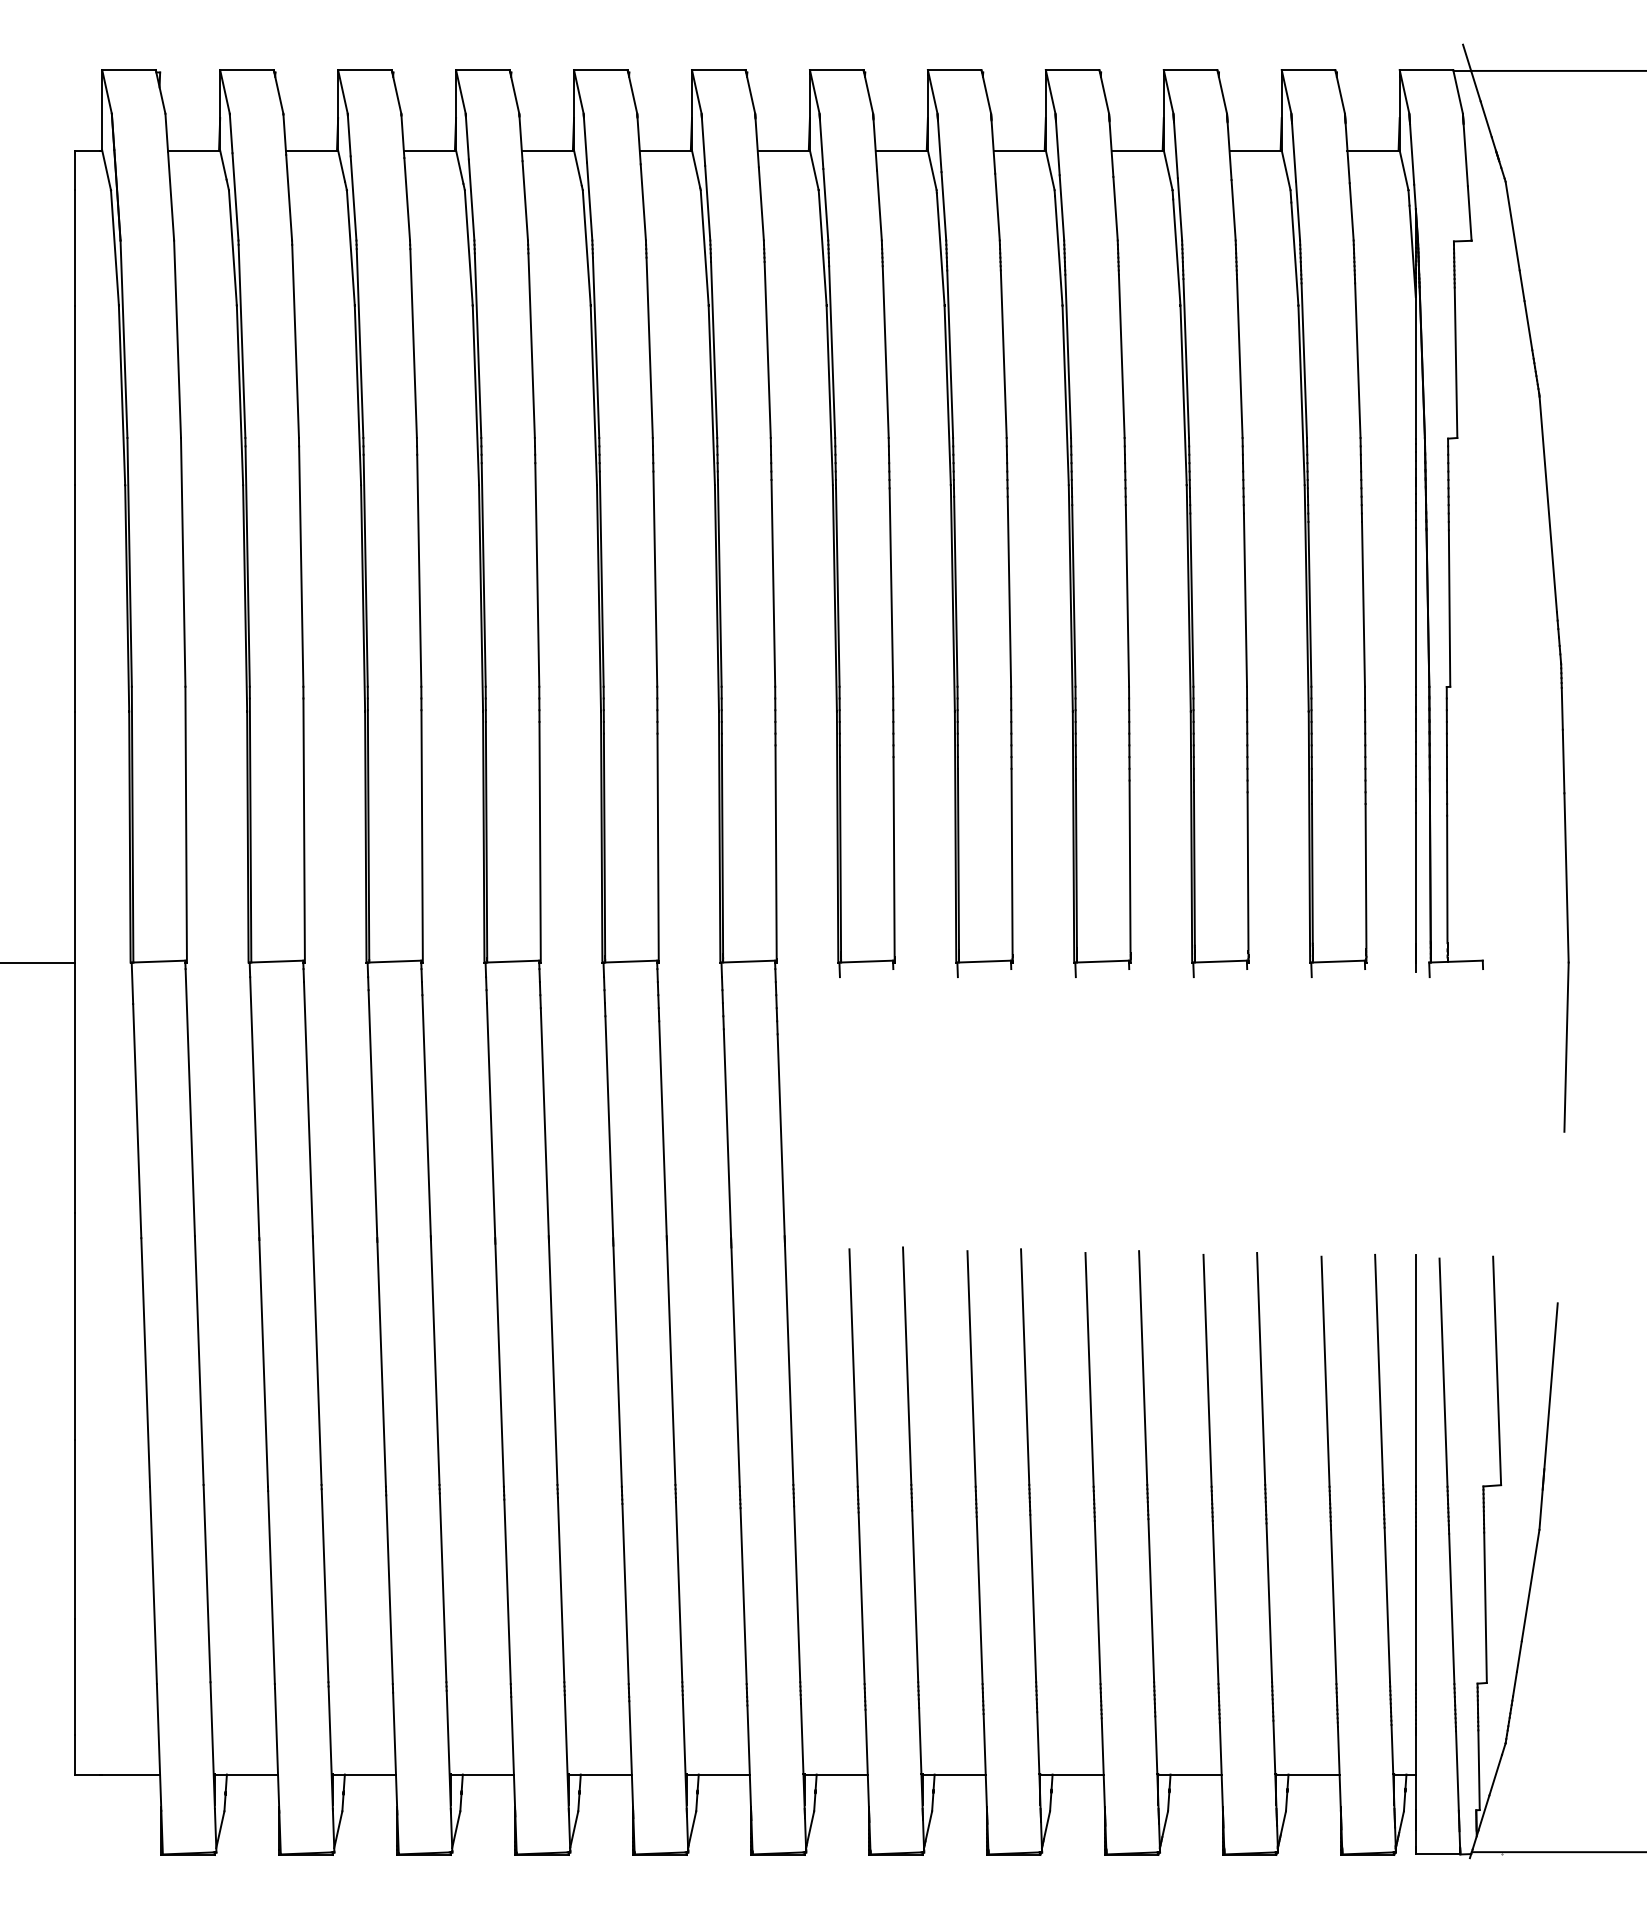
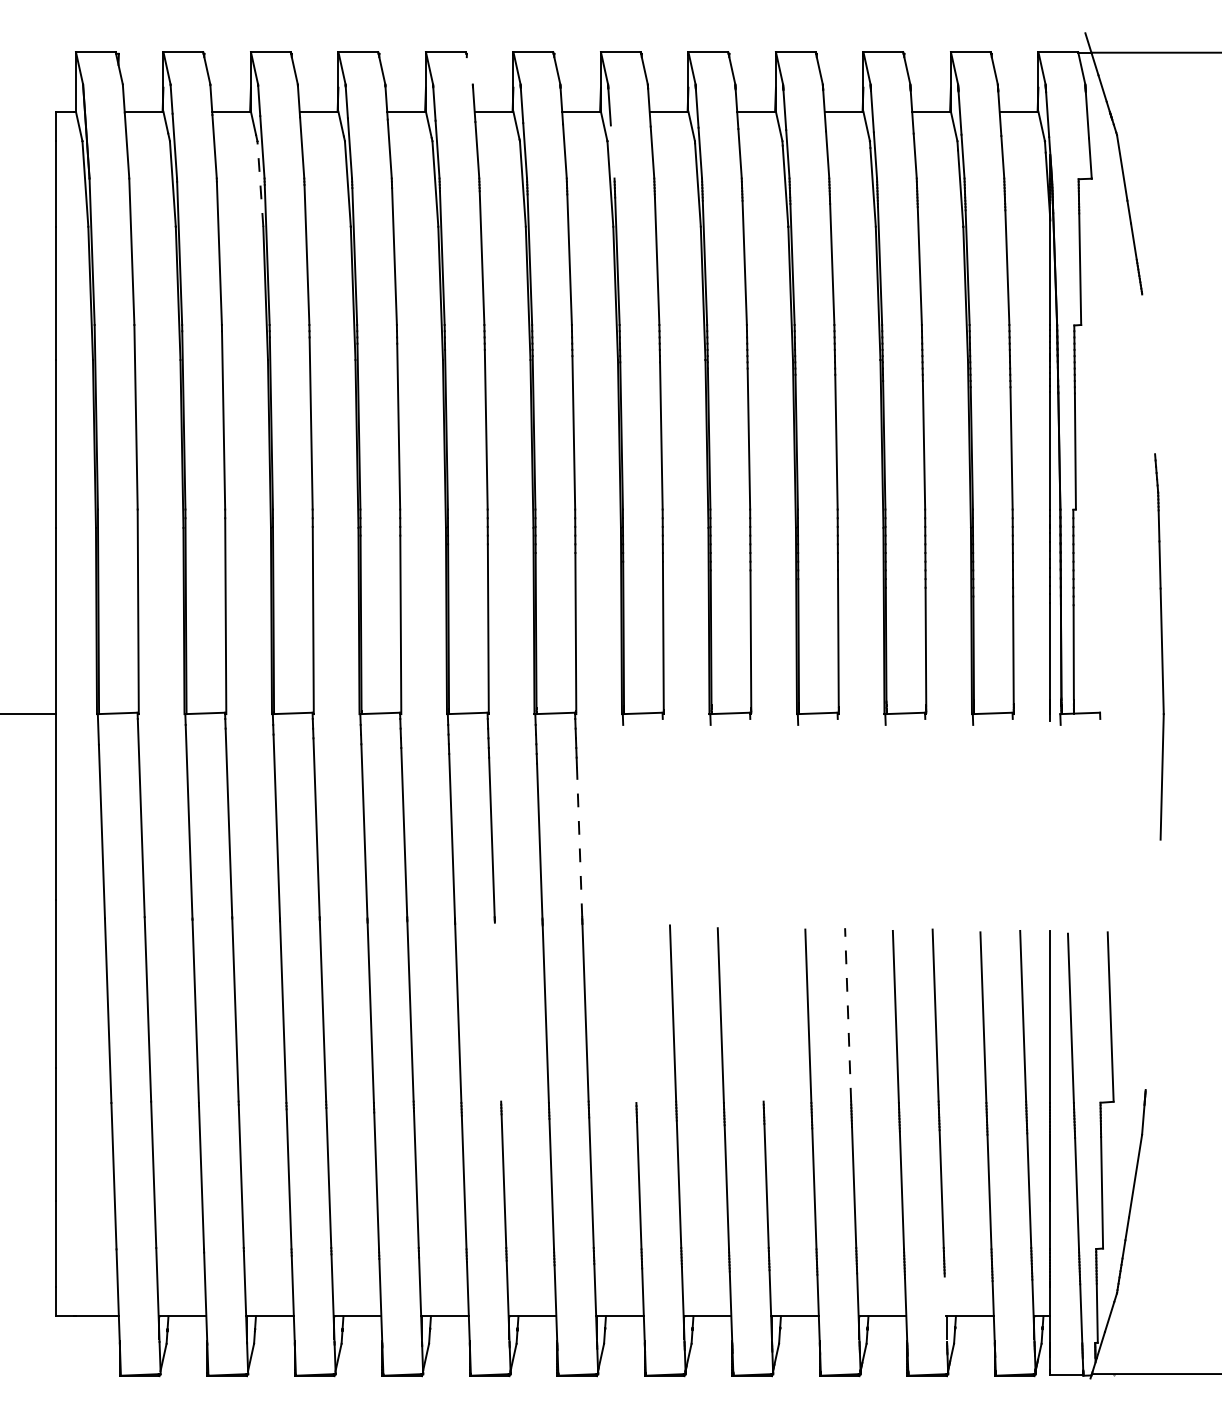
line: (632, 91) -> (469, 67), removed
line: (825, 204) -> (612, 151), removed
line: (350, 247) -> (260, 183), solid -> dashed
line: (1547, 504) -> (1148, 374), removed
line: (781, 1134) -> (579, 841), solid -> dashed
line: (670, 1363) -> (497, 1011), removed
line: (1025, 1366) -> (760, 1013), removed
line: (853, 1367) -> (633, 1014), removed
line: (1143, 1368) -> (848, 1015), solid -> dashed
line: (1550, 1386) -> (1150, 1028), removed
line: (1274, 1764) -> (945, 1309), removed

